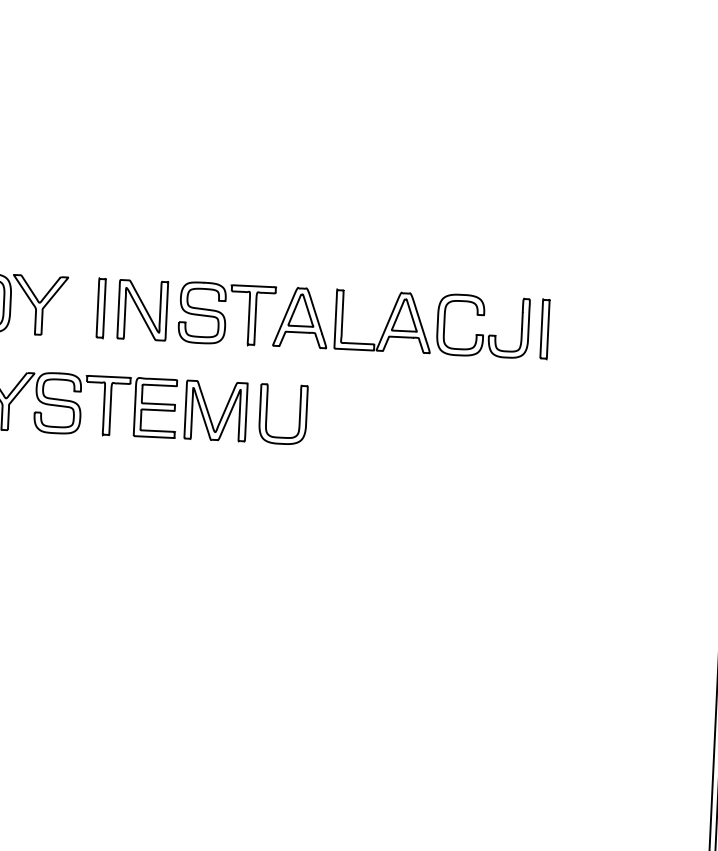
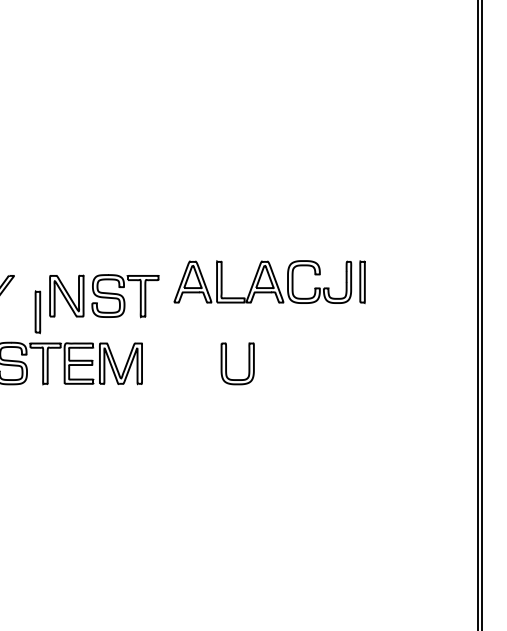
part: (100, 308) -> (37, 312), moved
part: (411, 323) -> (269, 282), moved
part: (267, 413) -> (226, 363), moved

